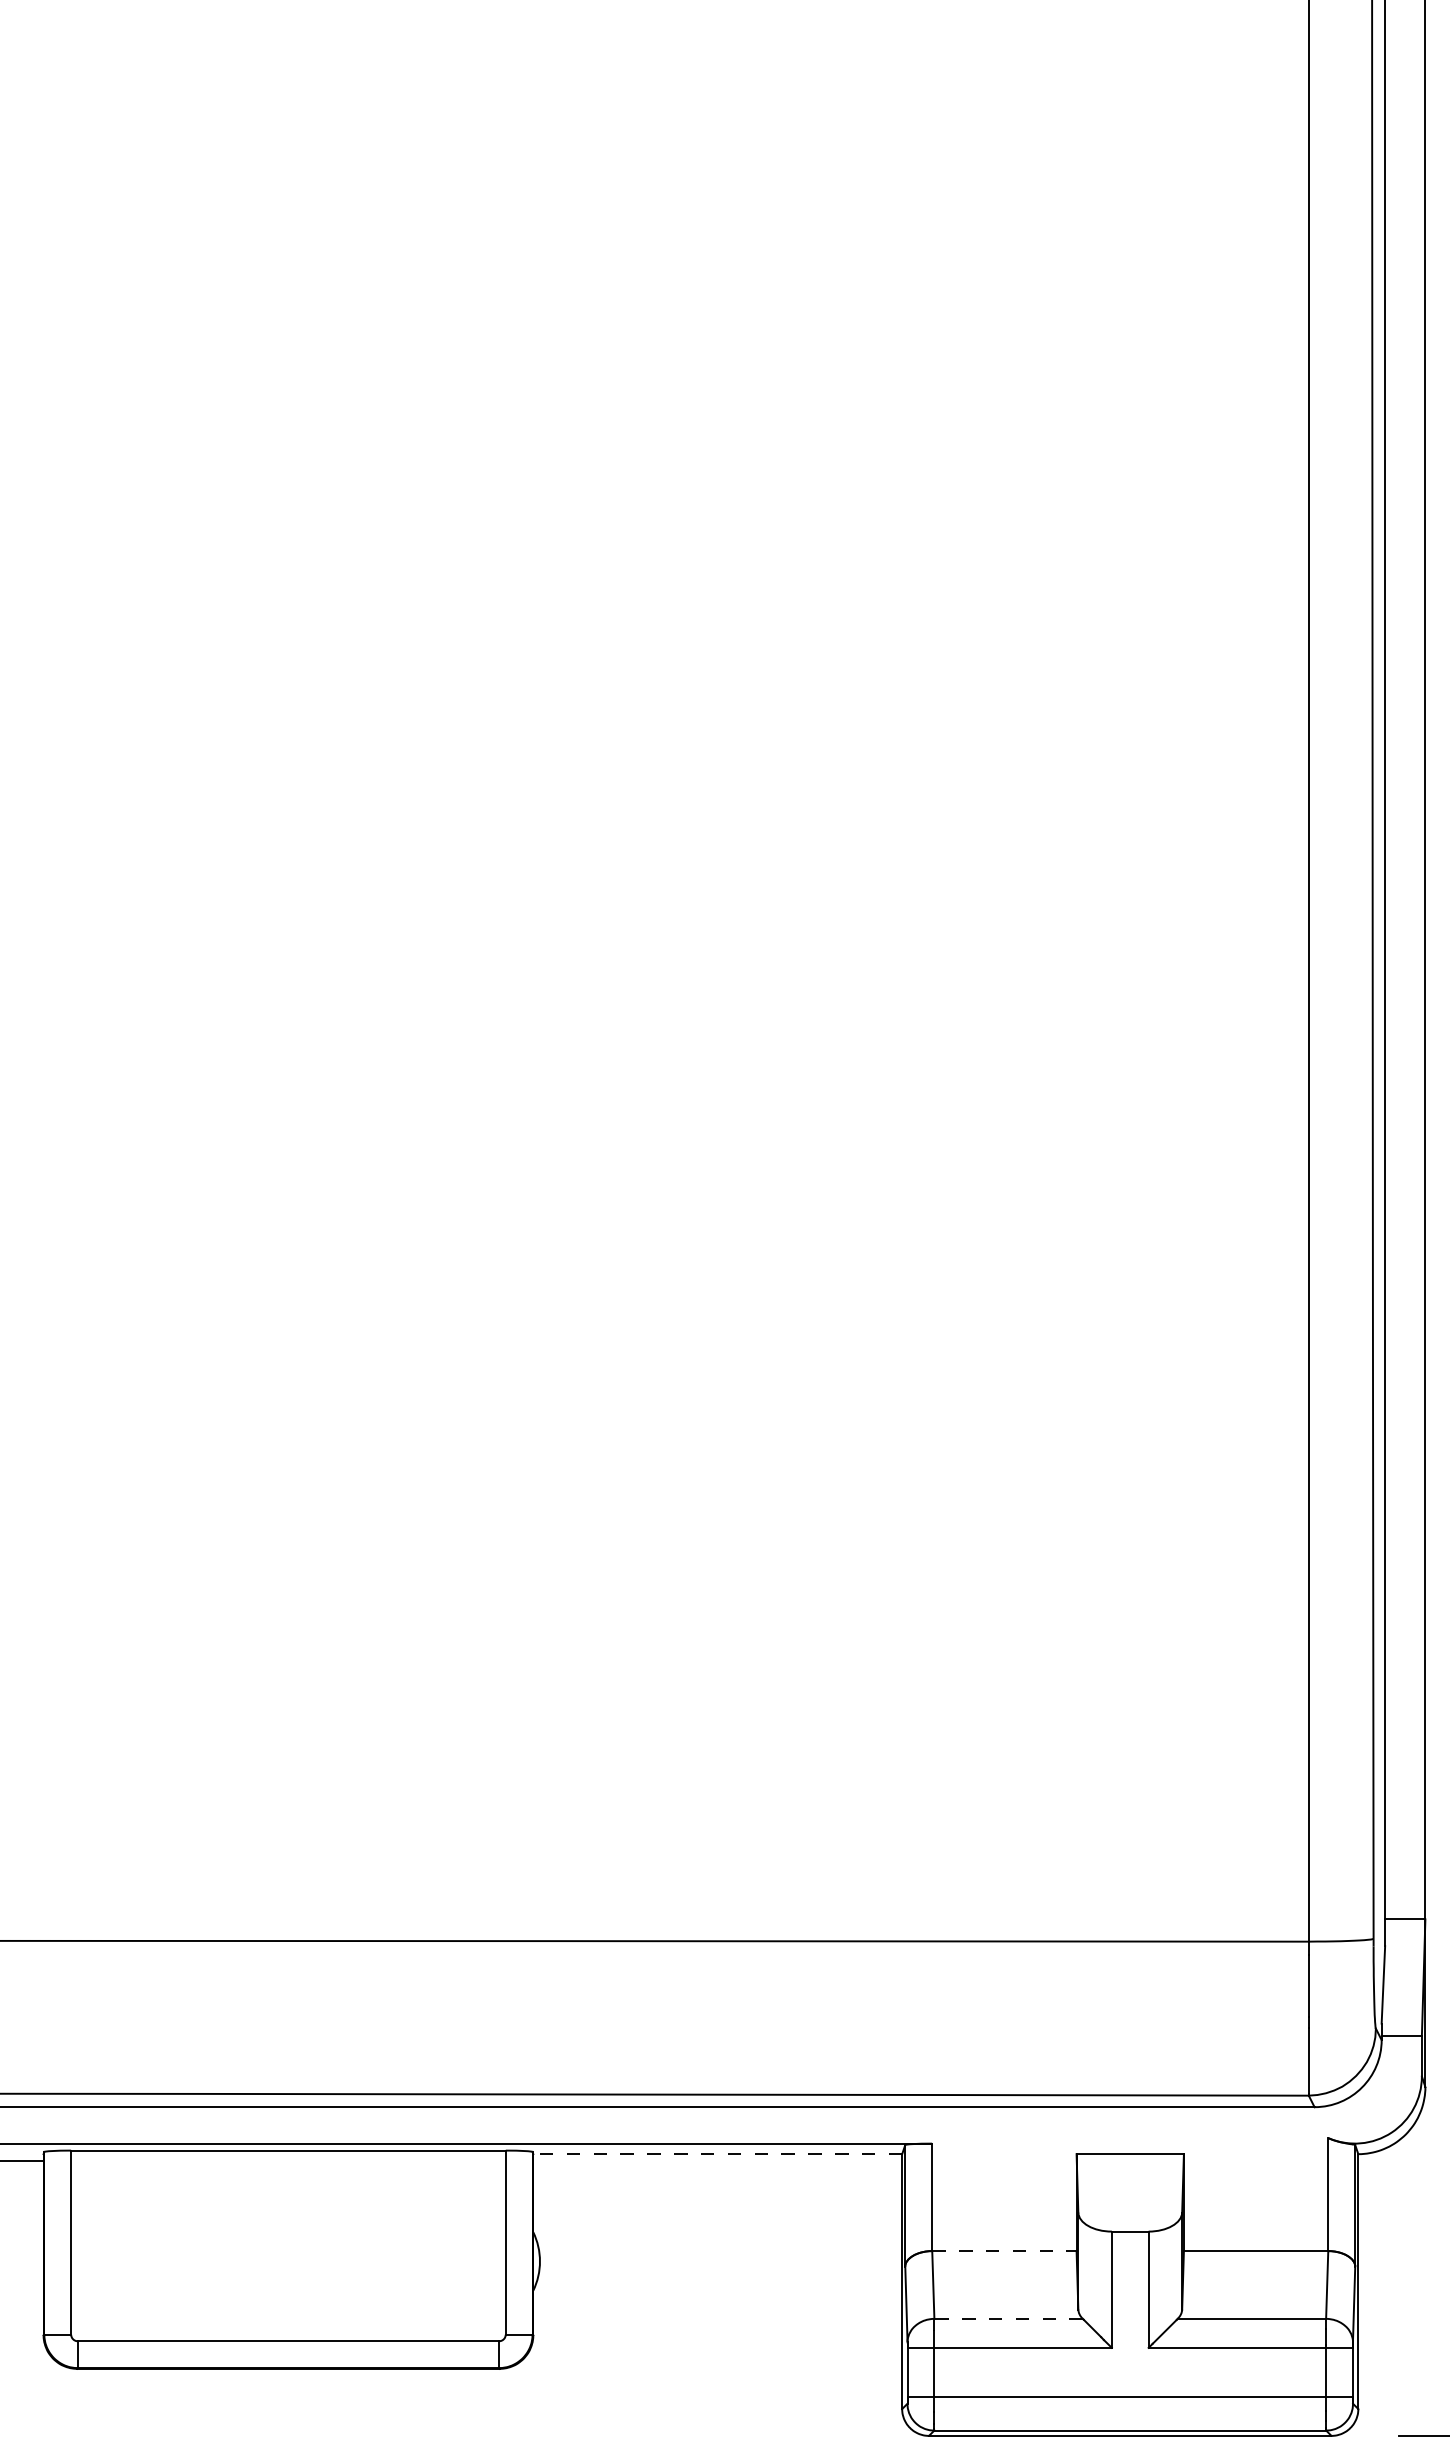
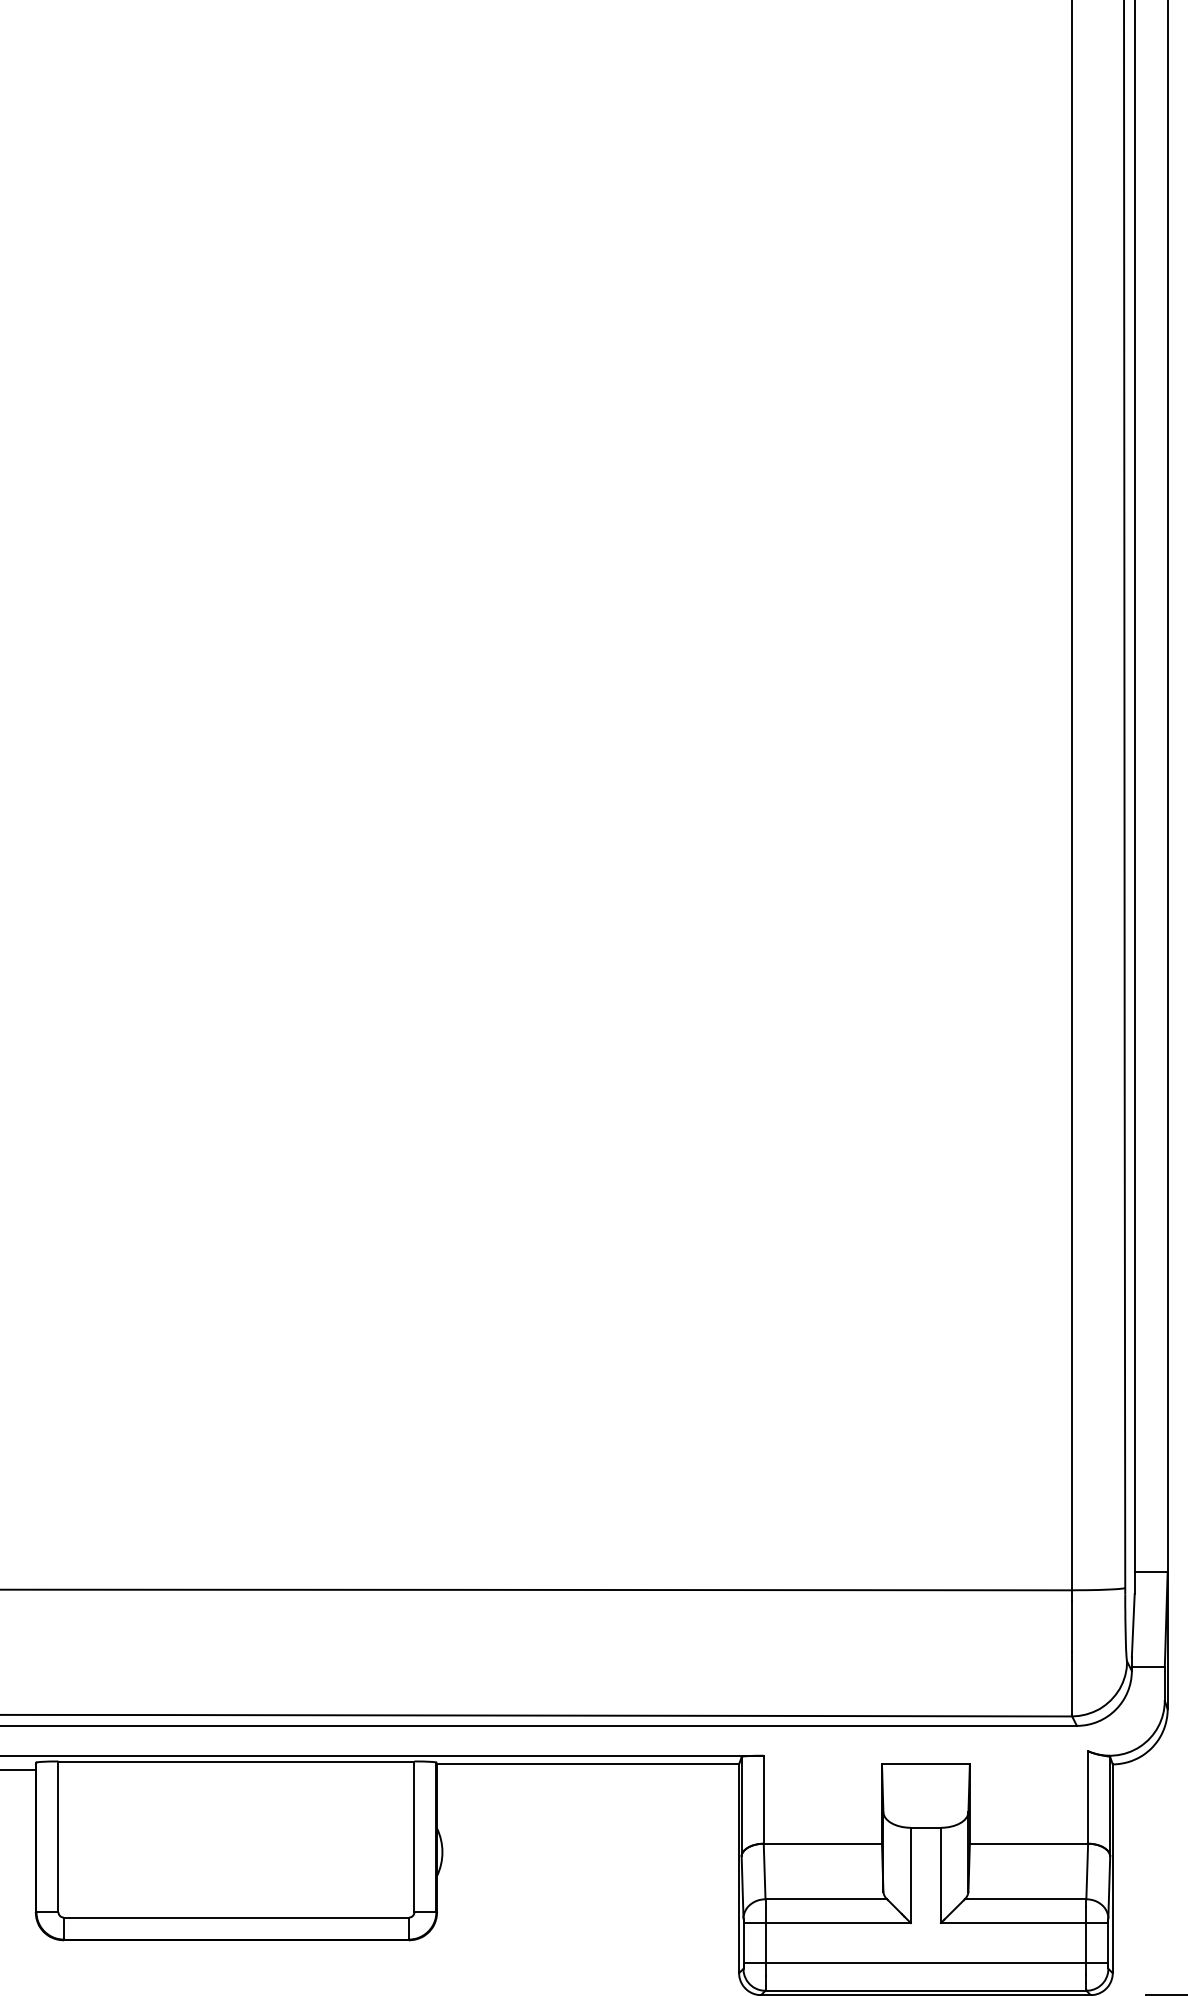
line: (717, 2154) -> (587, 1764), dashed -> solid
line: (1005, 2250) -> (823, 1843), dashed -> solid
line: (1008, 2319) -> (826, 1899), dashed -> solid

